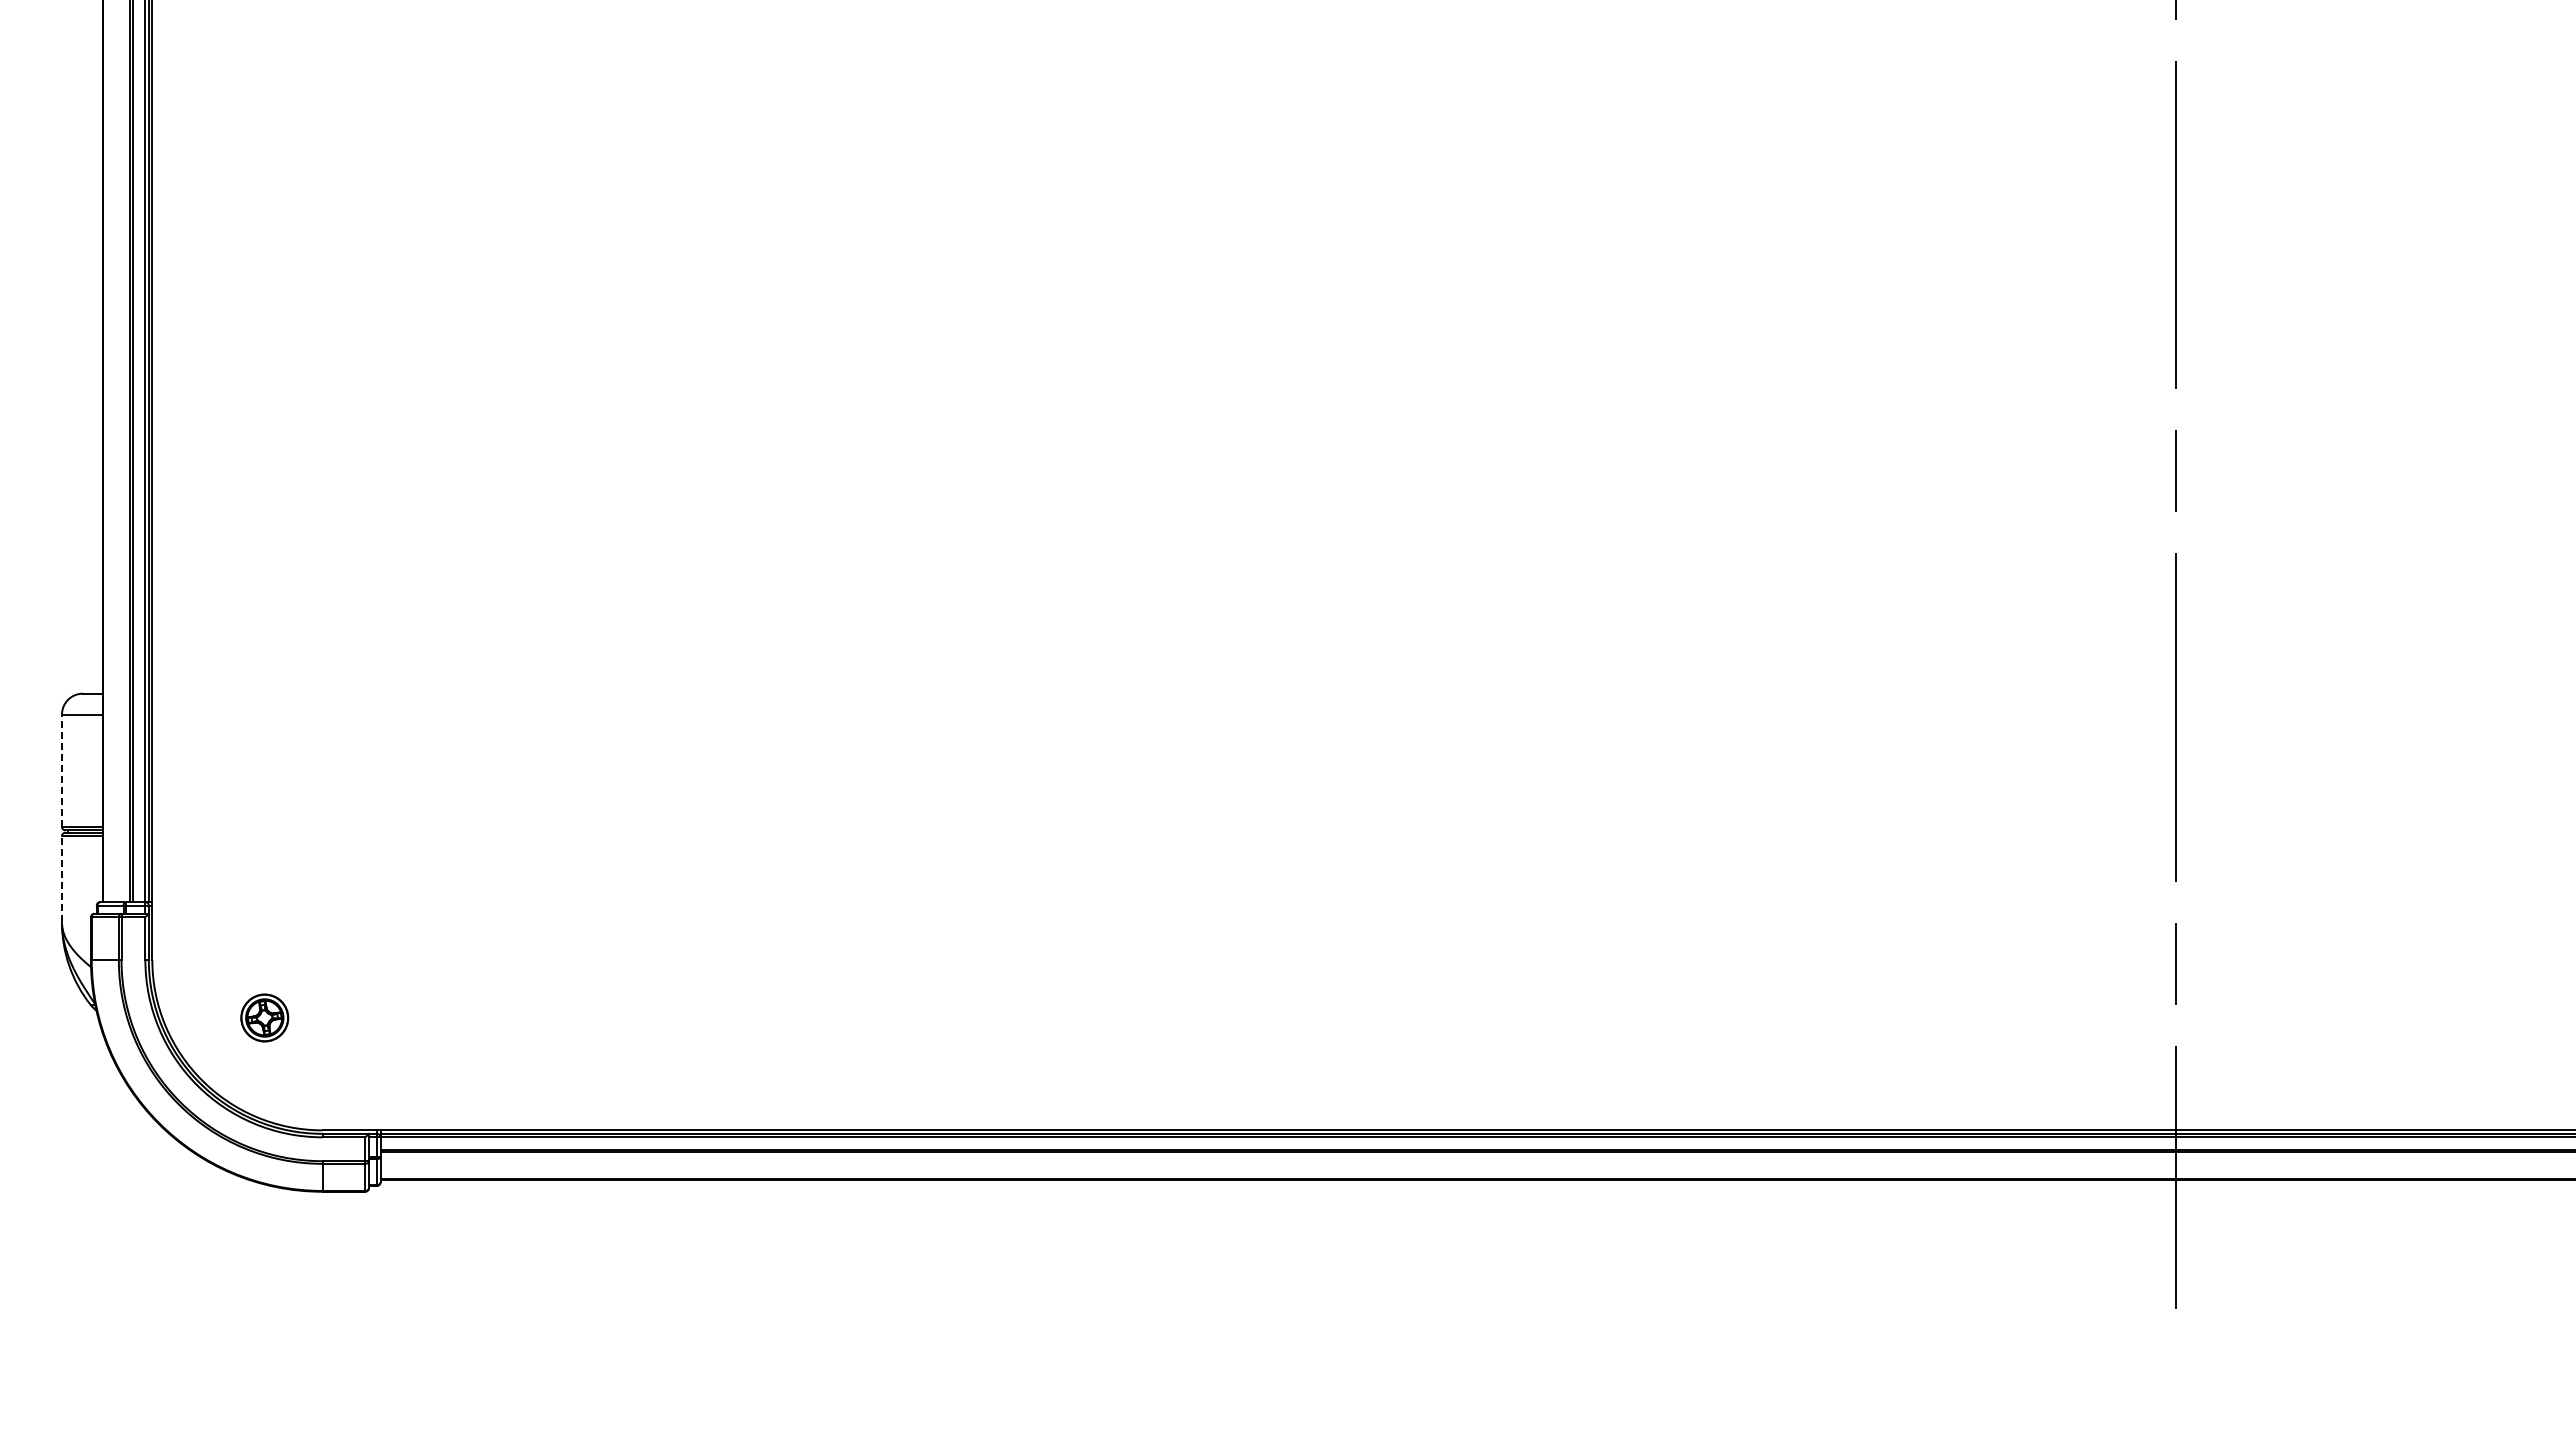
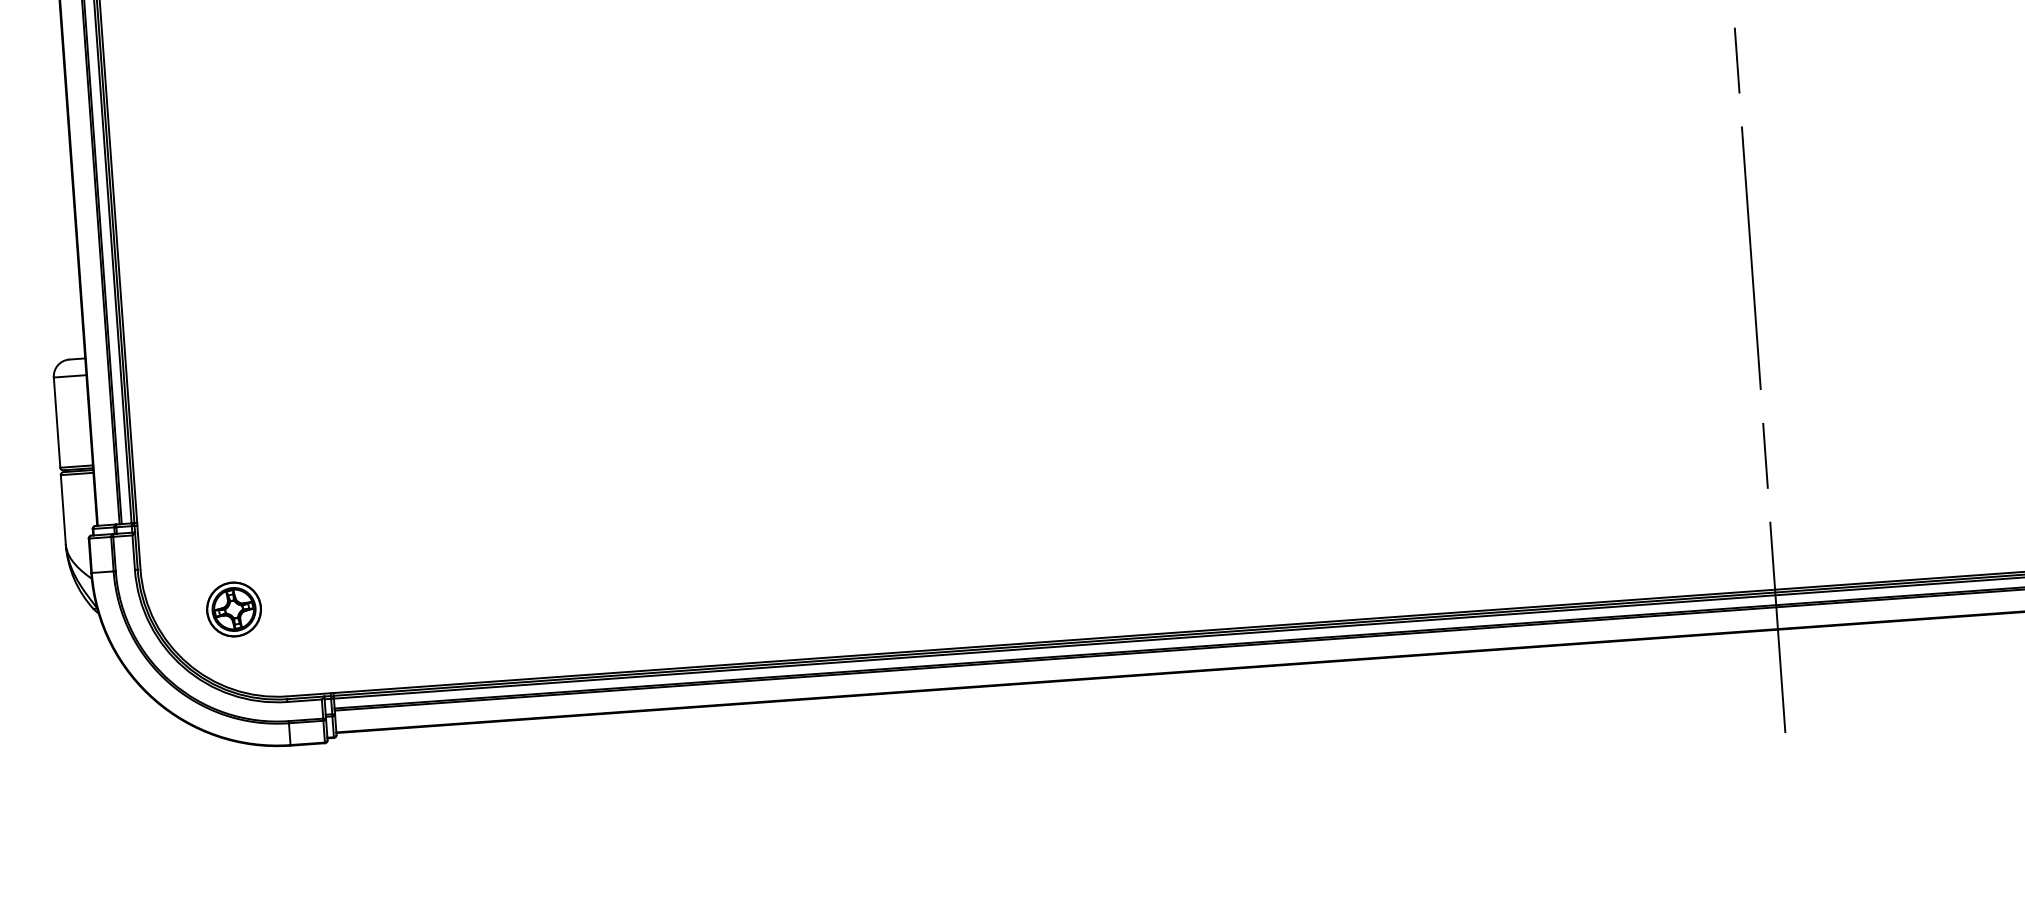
line: (61, 770) -> (56, 422), dashed -> solid
line: (61, 878) -> (62, 509), dashed -> solid
part: (264, 1017) -> (233, 609), size x1.43

